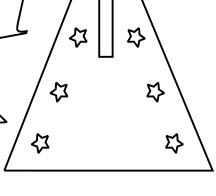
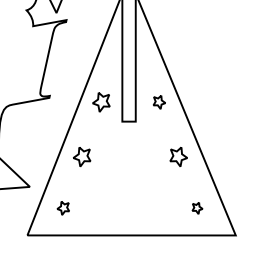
part: (136, 37) -> (159, 102), size x0.7
part: (40, 143) -> (63, 208), size x0.7
part: (174, 143) -> (197, 208), size x0.6

